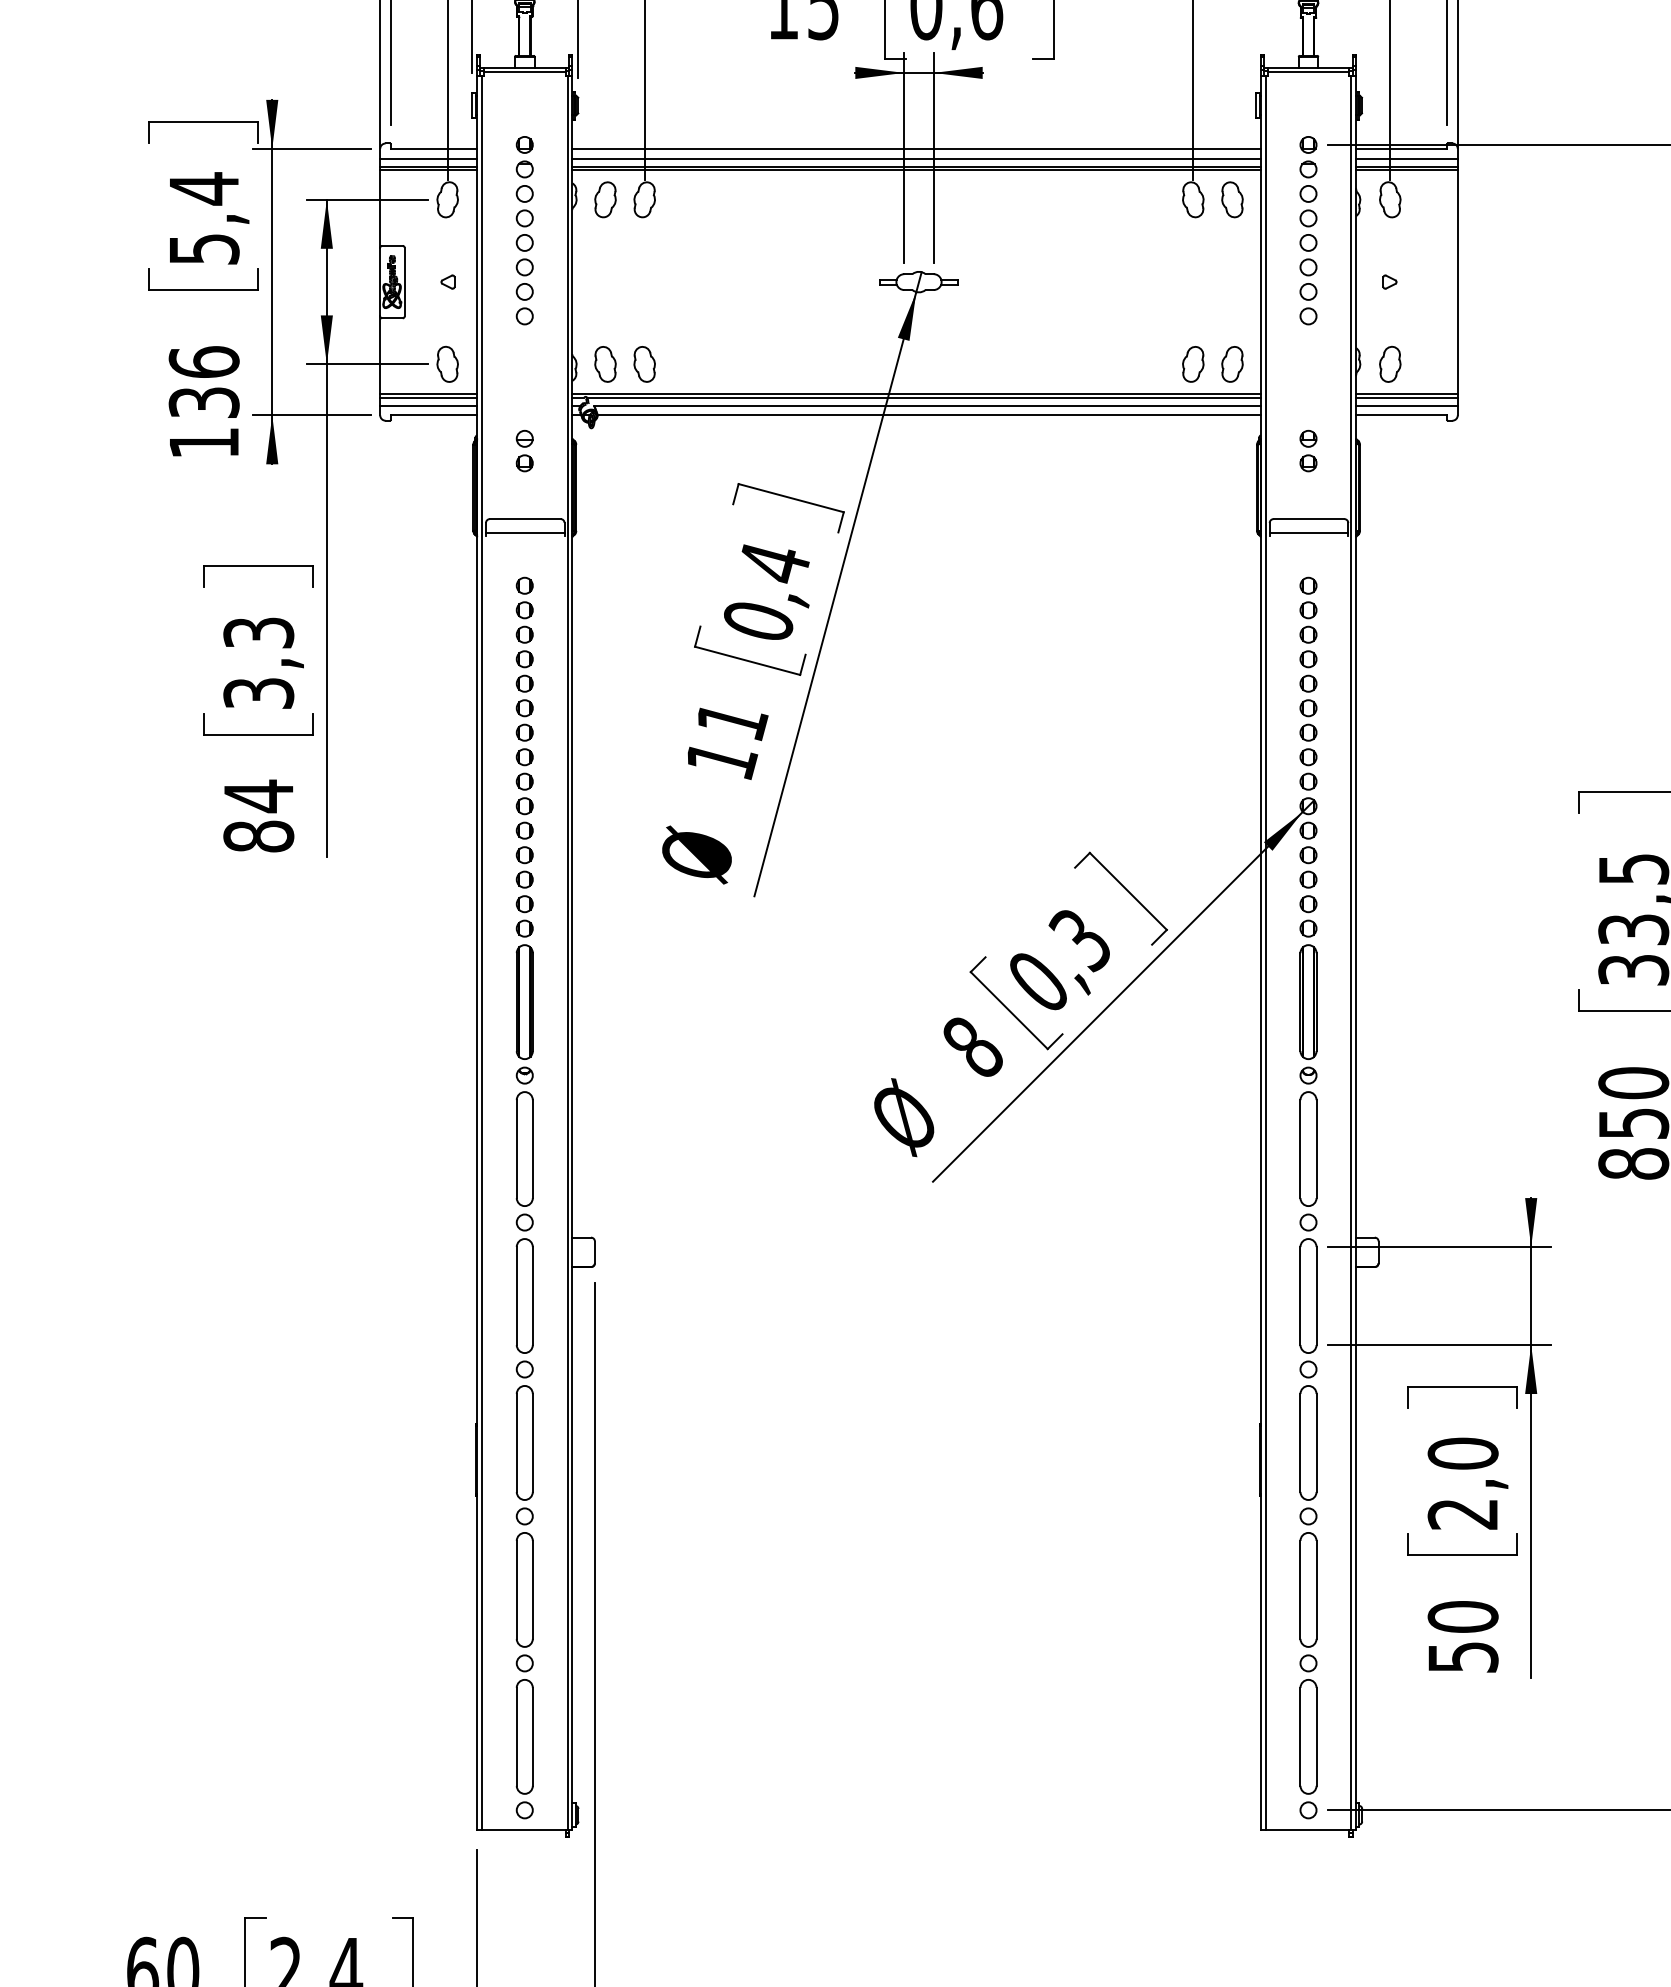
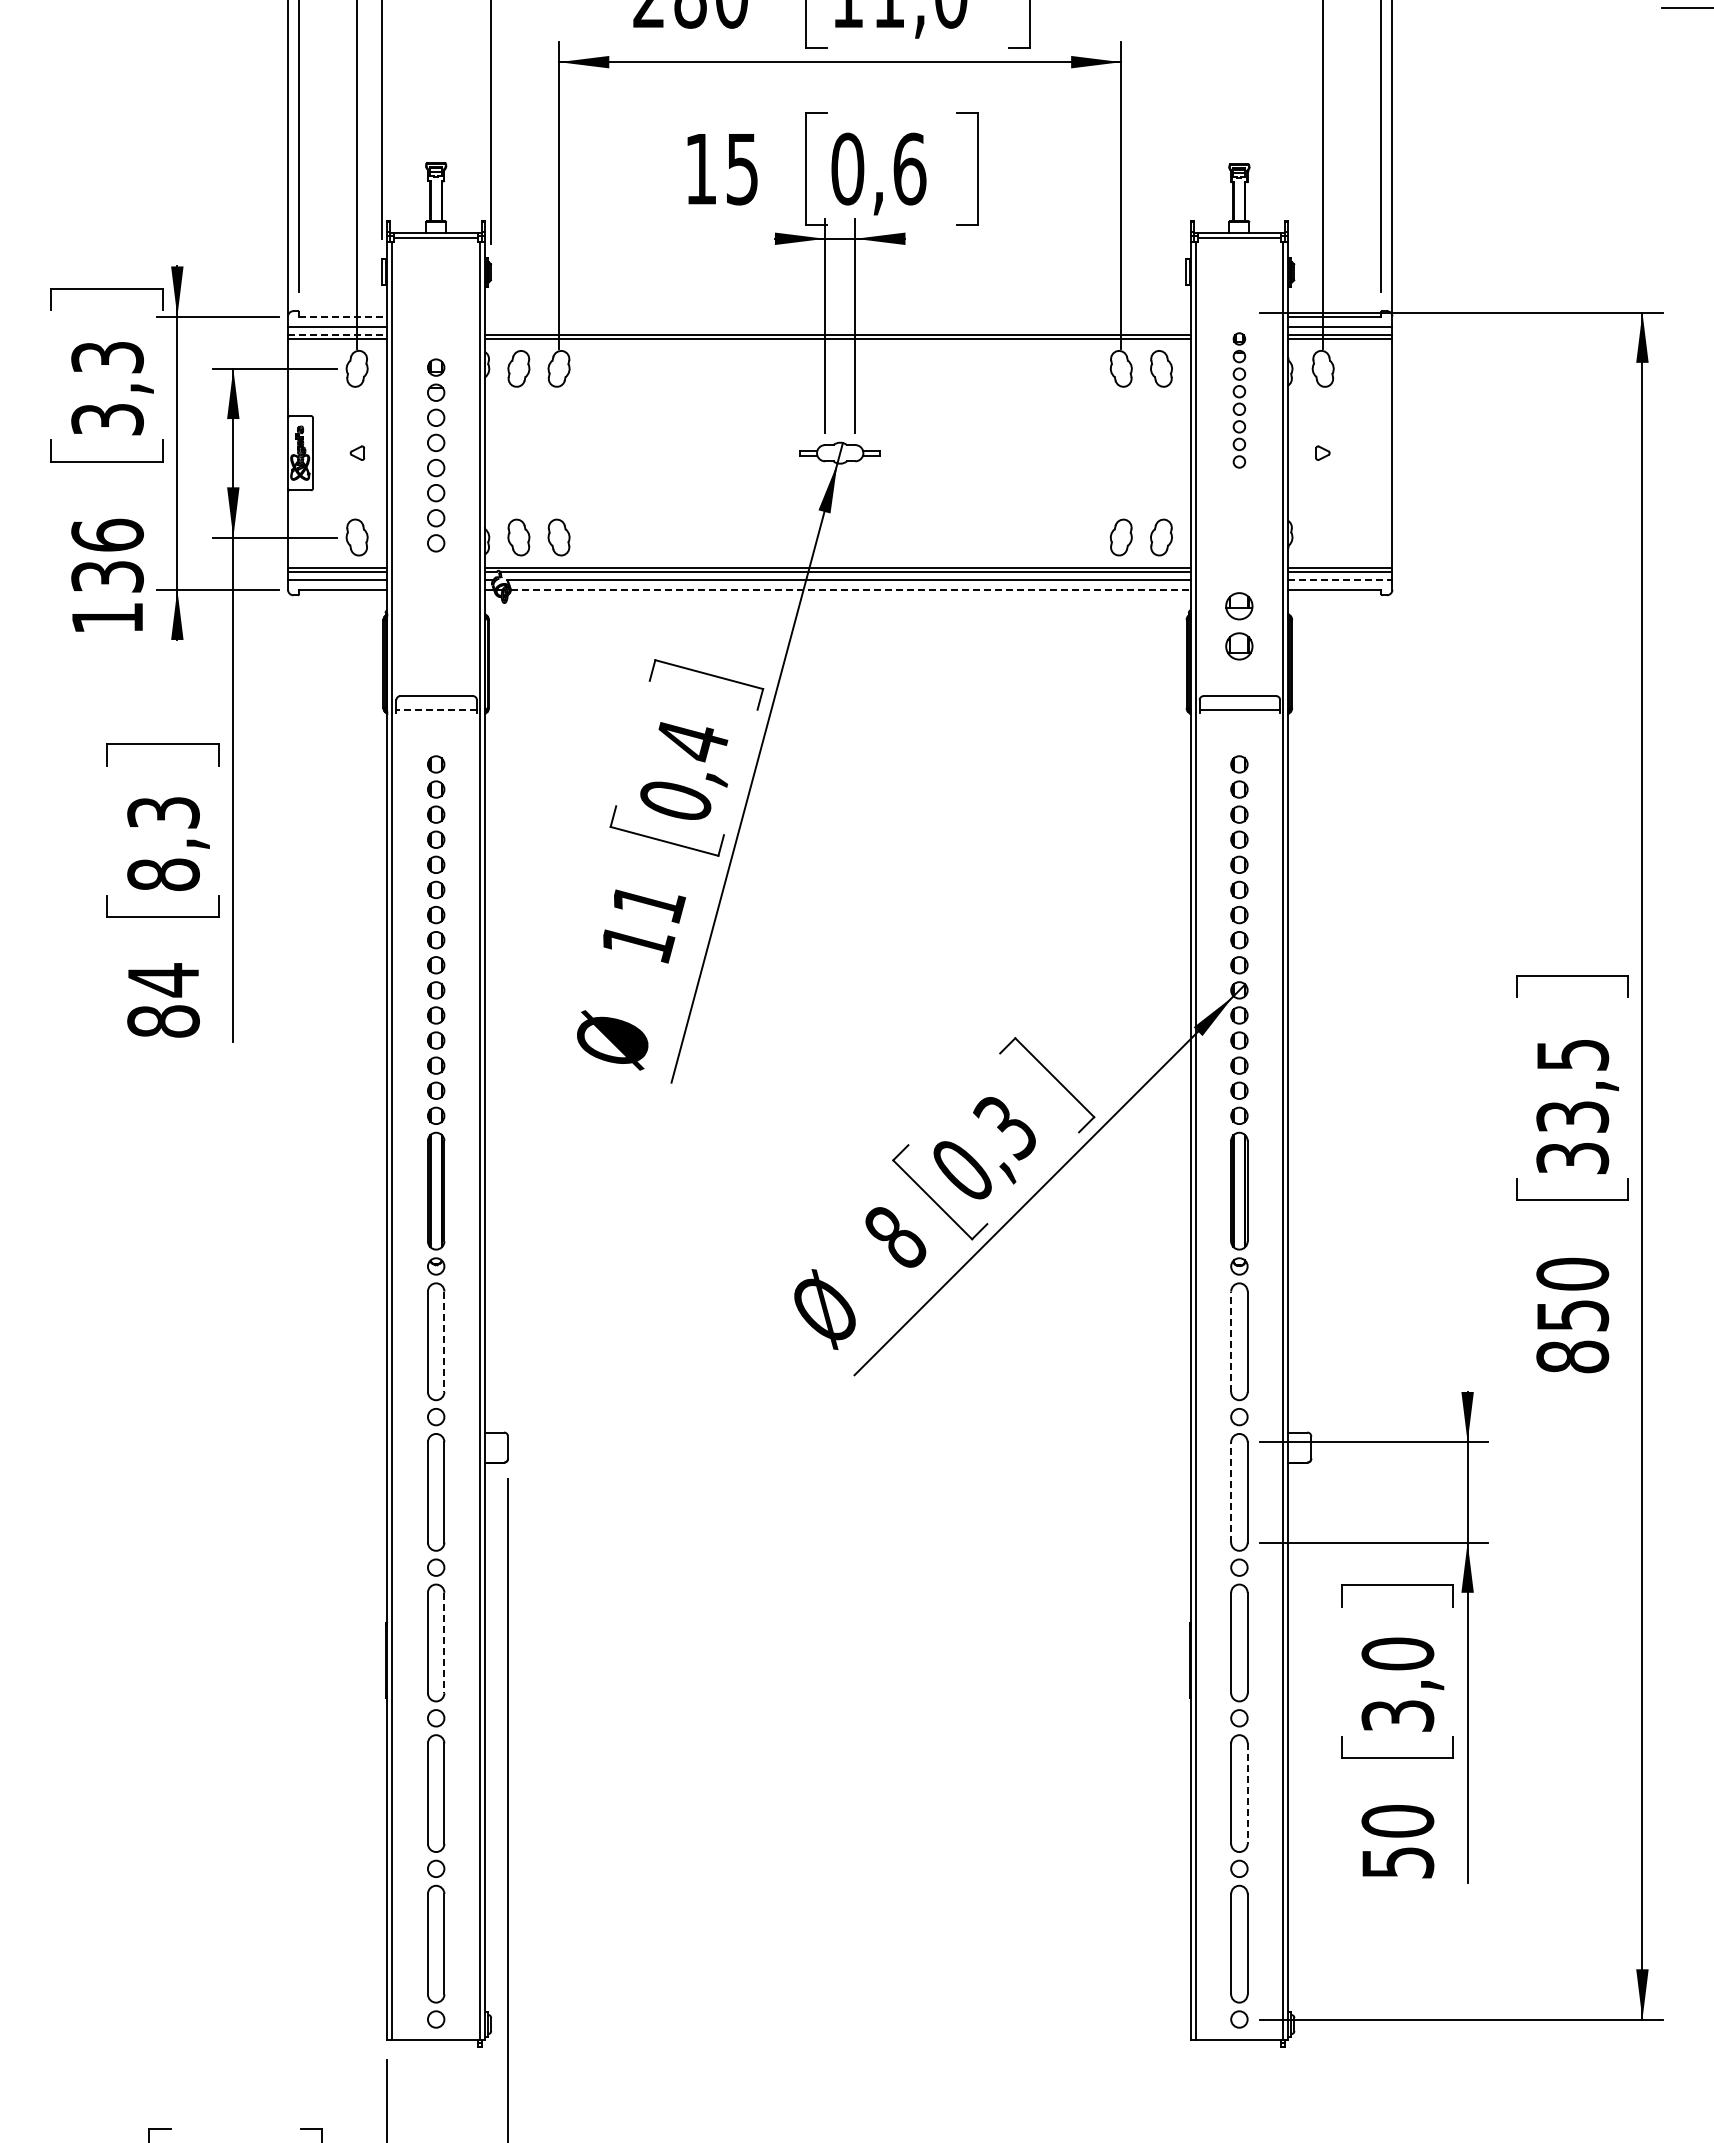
line: (434, 148) -> (343, 316), solid -> dashed
line: (916, 148) -> (837, 316), removed
line: (916, 158) -> (837, 326), removed
line: (428, 166) -> (337, 334), solid -> dashed
text: (204, 217) -> (107, 387), 5,4 -> 3,3
part: (525, 230) -> (436, 455), moved
part: (1308, 230) -> (1239, 400), size x0.7
part: (1389, 364) -> (1322, 537), removed
line: (1407, 405) -> (1340, 579), solid -> dashed
line: (929, 415) -> (850, 589), solid -> dashed
part: (525, 451) -> (436, 626), removed
part: (1308, 451) -> (1239, 626), size x1.6
line: (525, 532) -> (436, 709), solid -> dashed
text: (258, 693) -> (163, 874), 3,3 -> 8,3
line: (1300, 1148) -> (1231, 1341), solid -> dashed
line: (532, 1149) -> (444, 1342), solid -> dashed
line: (1300, 1295) -> (1231, 1491), solid -> dashed
line: (532, 1443) -> (444, 1643), solid -> dashed
text: (1462, 1513) -> (1397, 1715), 2,0 -> 3,0
line: (1316, 1590) -> (1247, 1794), solid -> dashed

